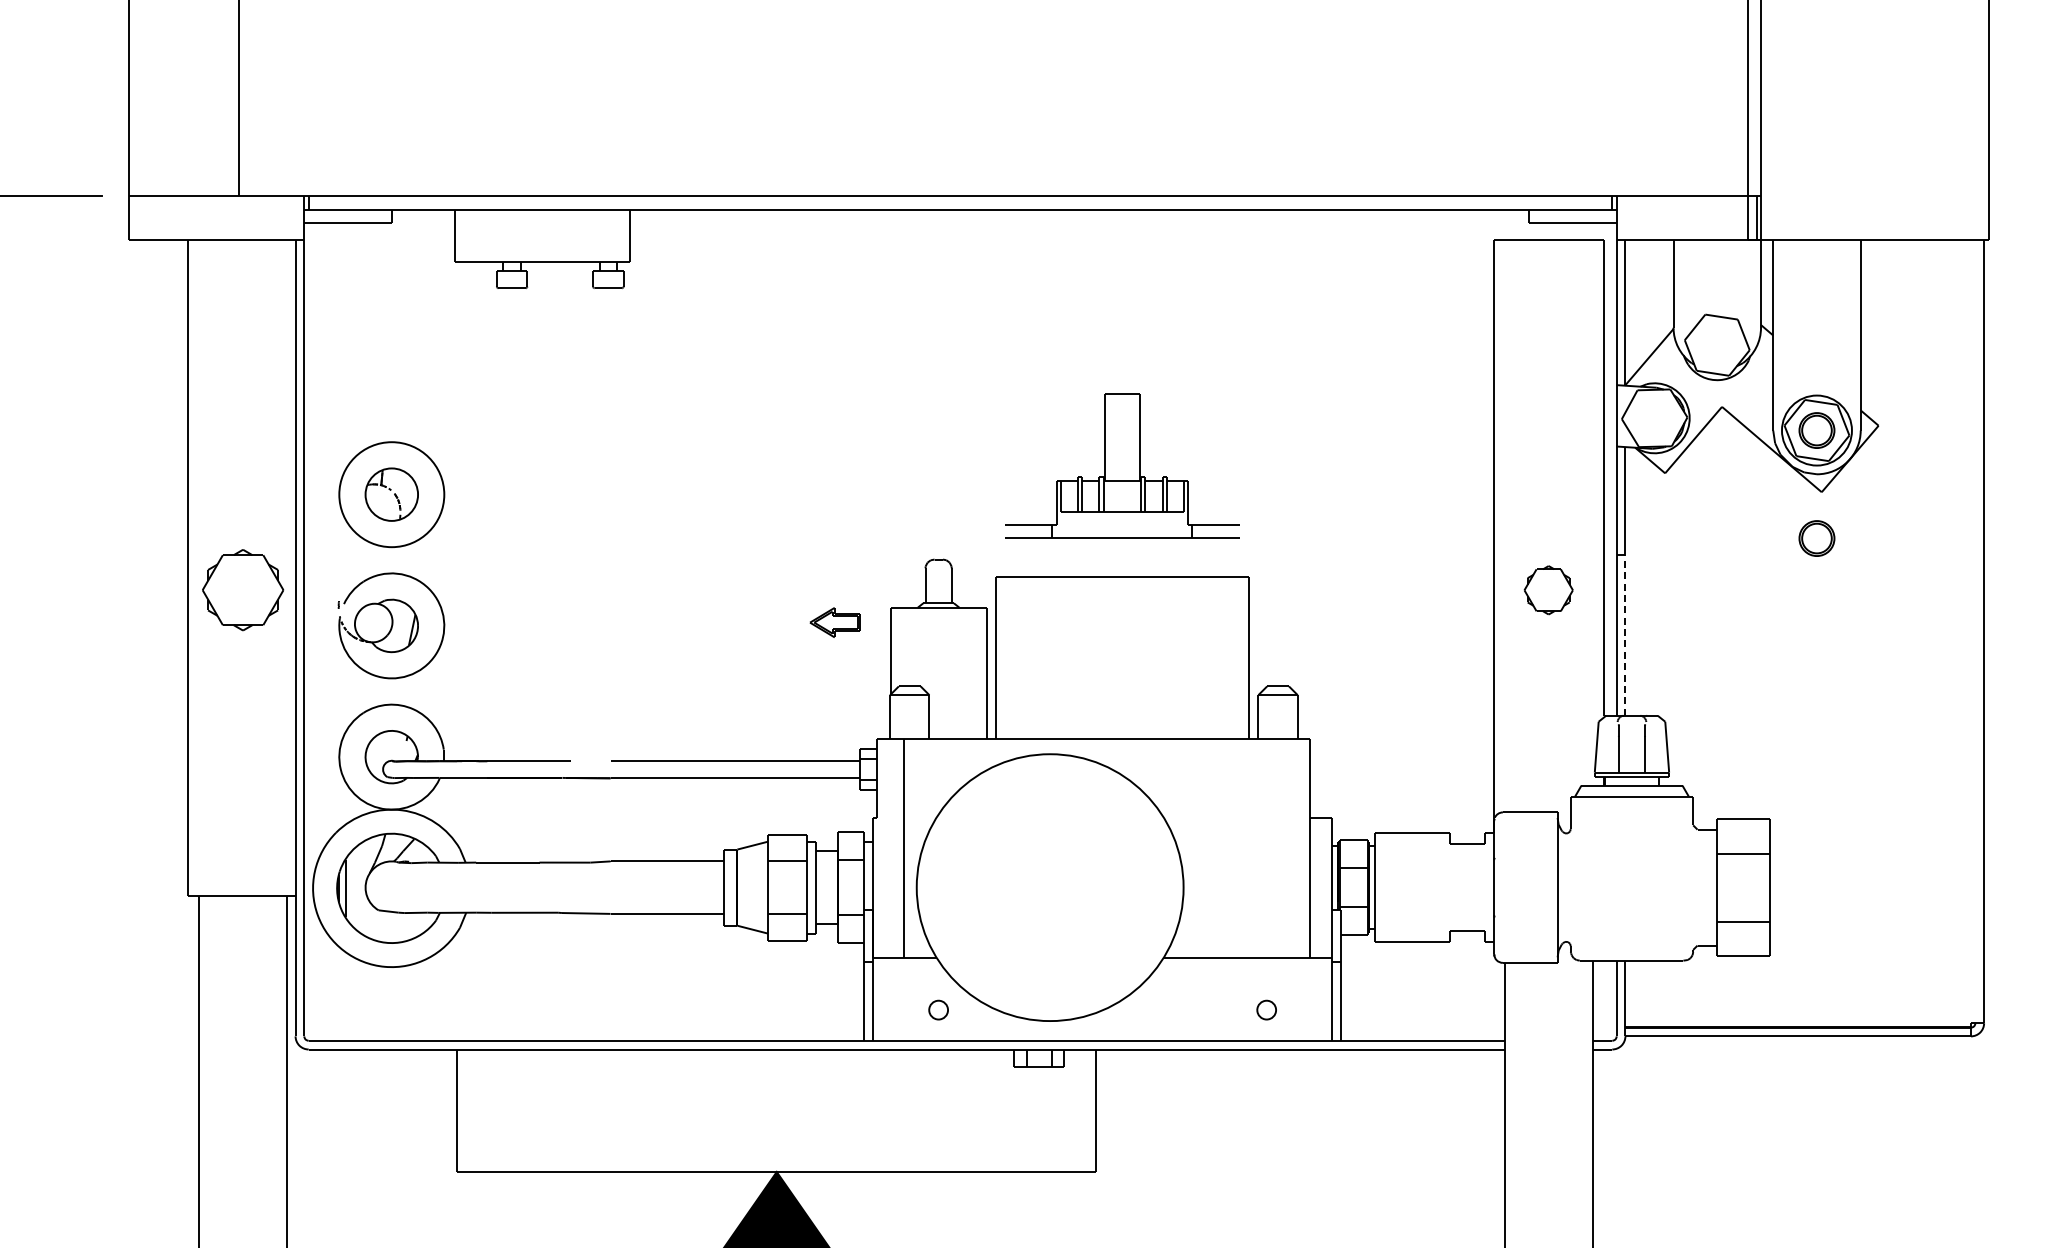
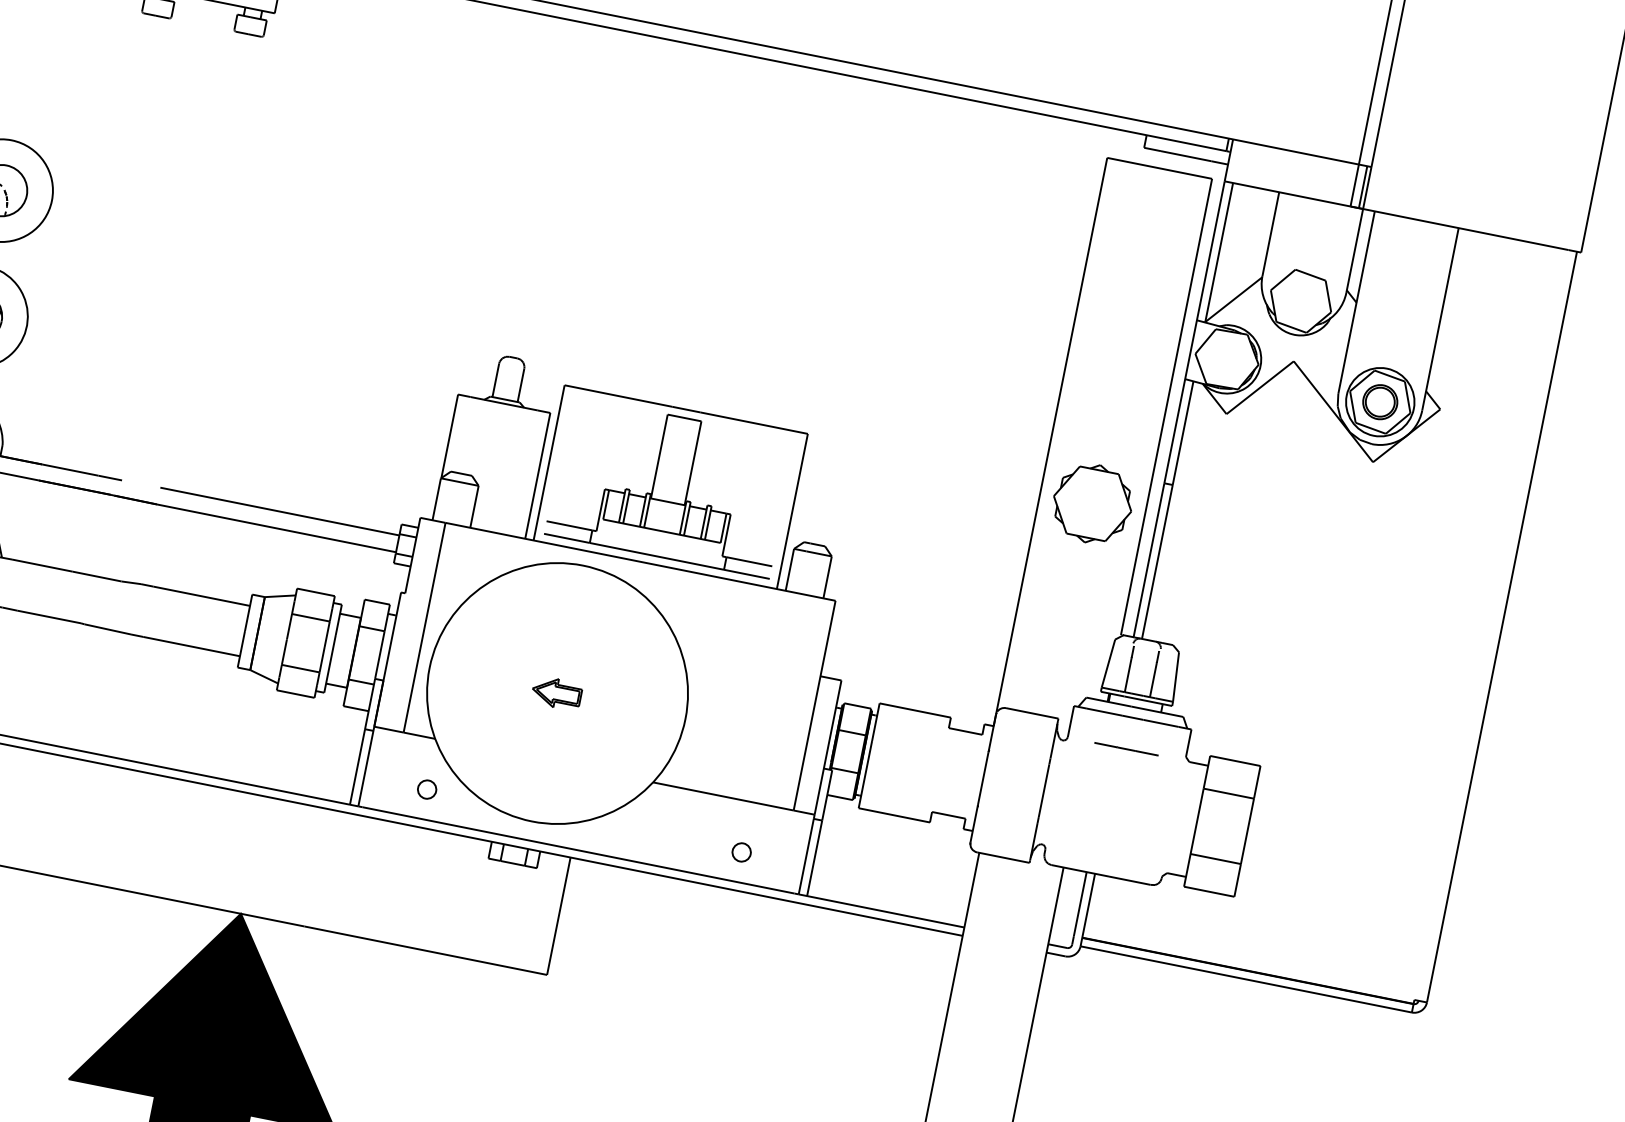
part: (1122, 465) -> (670, 486), moved
part: (1816, 538) -> (1359, 505), removed
part: (1548, 590) -> (1092, 504), size x1.67
part: (834, 622) -> (555, 693), moved
line: (1625, 634) -> (1157, 561), dashed -> solid
line: (1631, 829) -> (1126, 749), added

